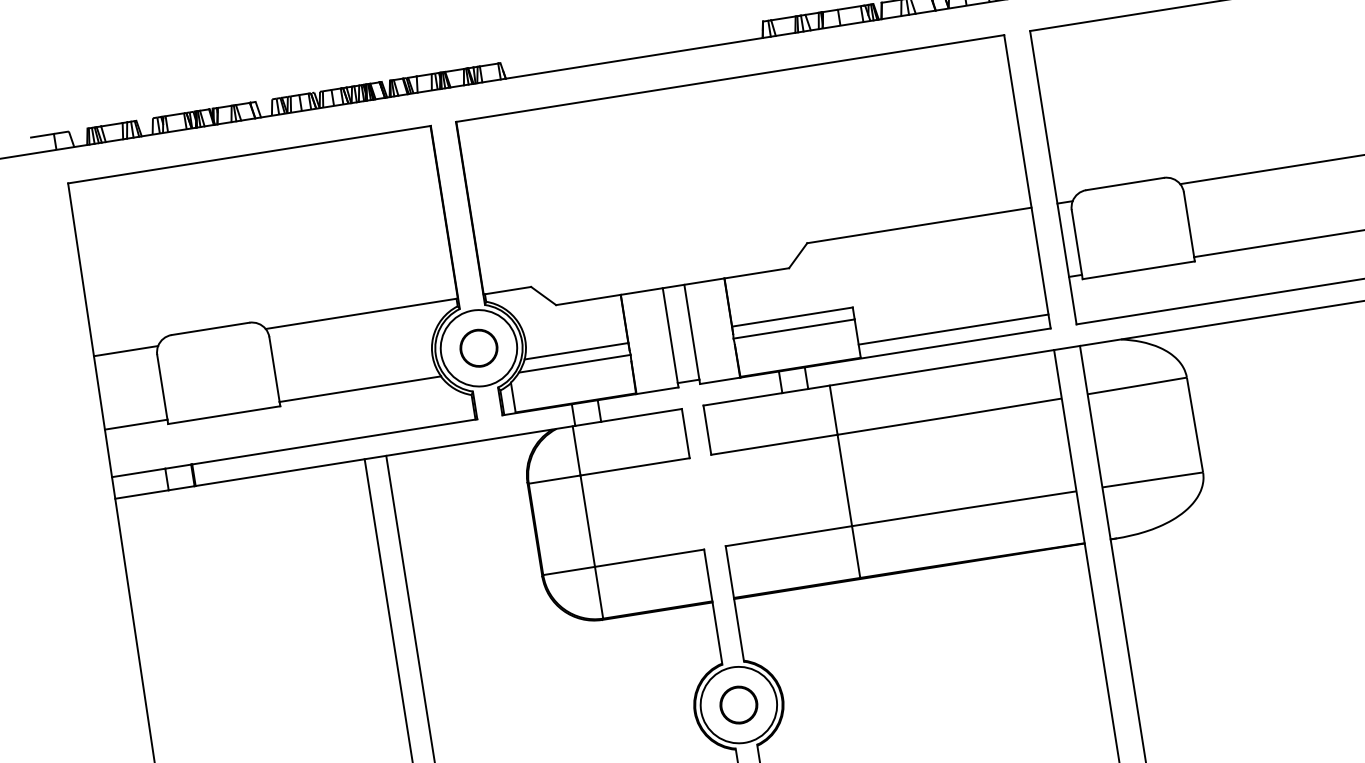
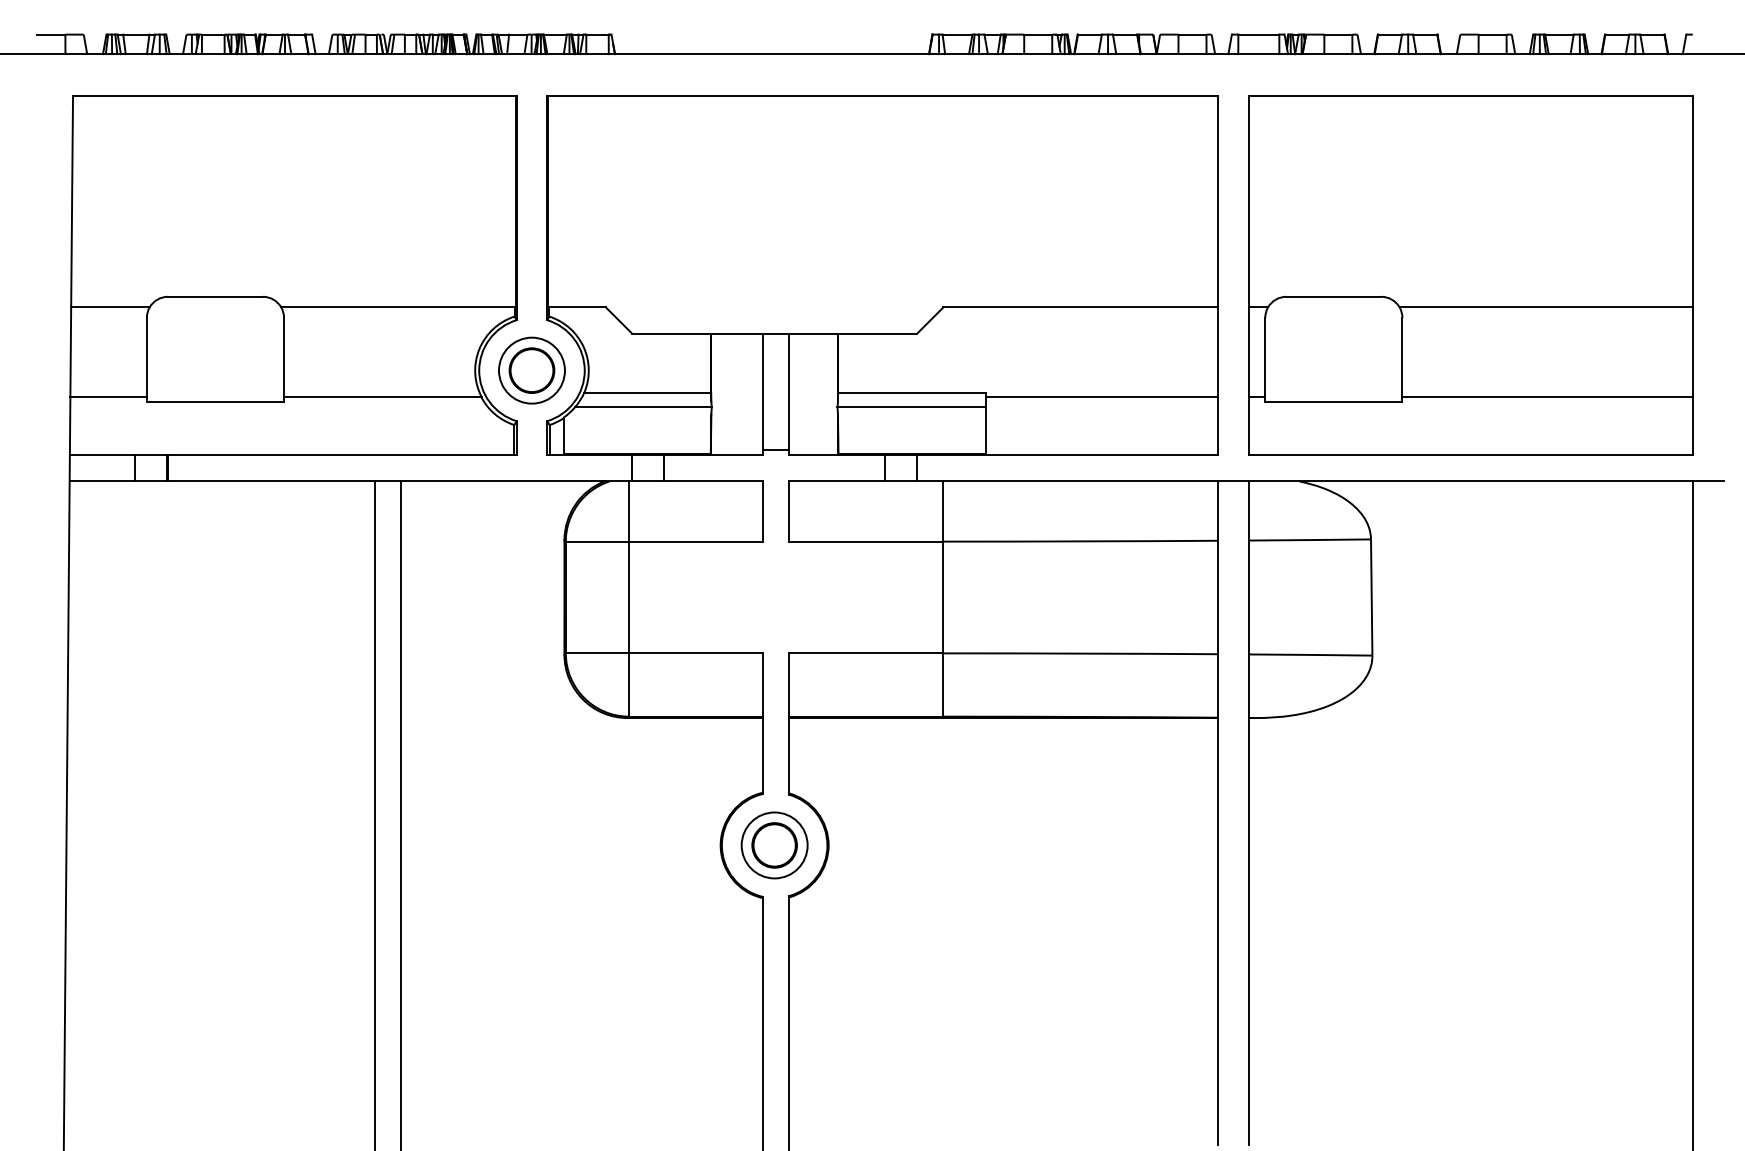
line: (953, 330) -> (1101, 397), moved
circle: (478, 348) -> (531, 370), size x0.71
circle: (738, 705) -> (774, 845), size x0.71

